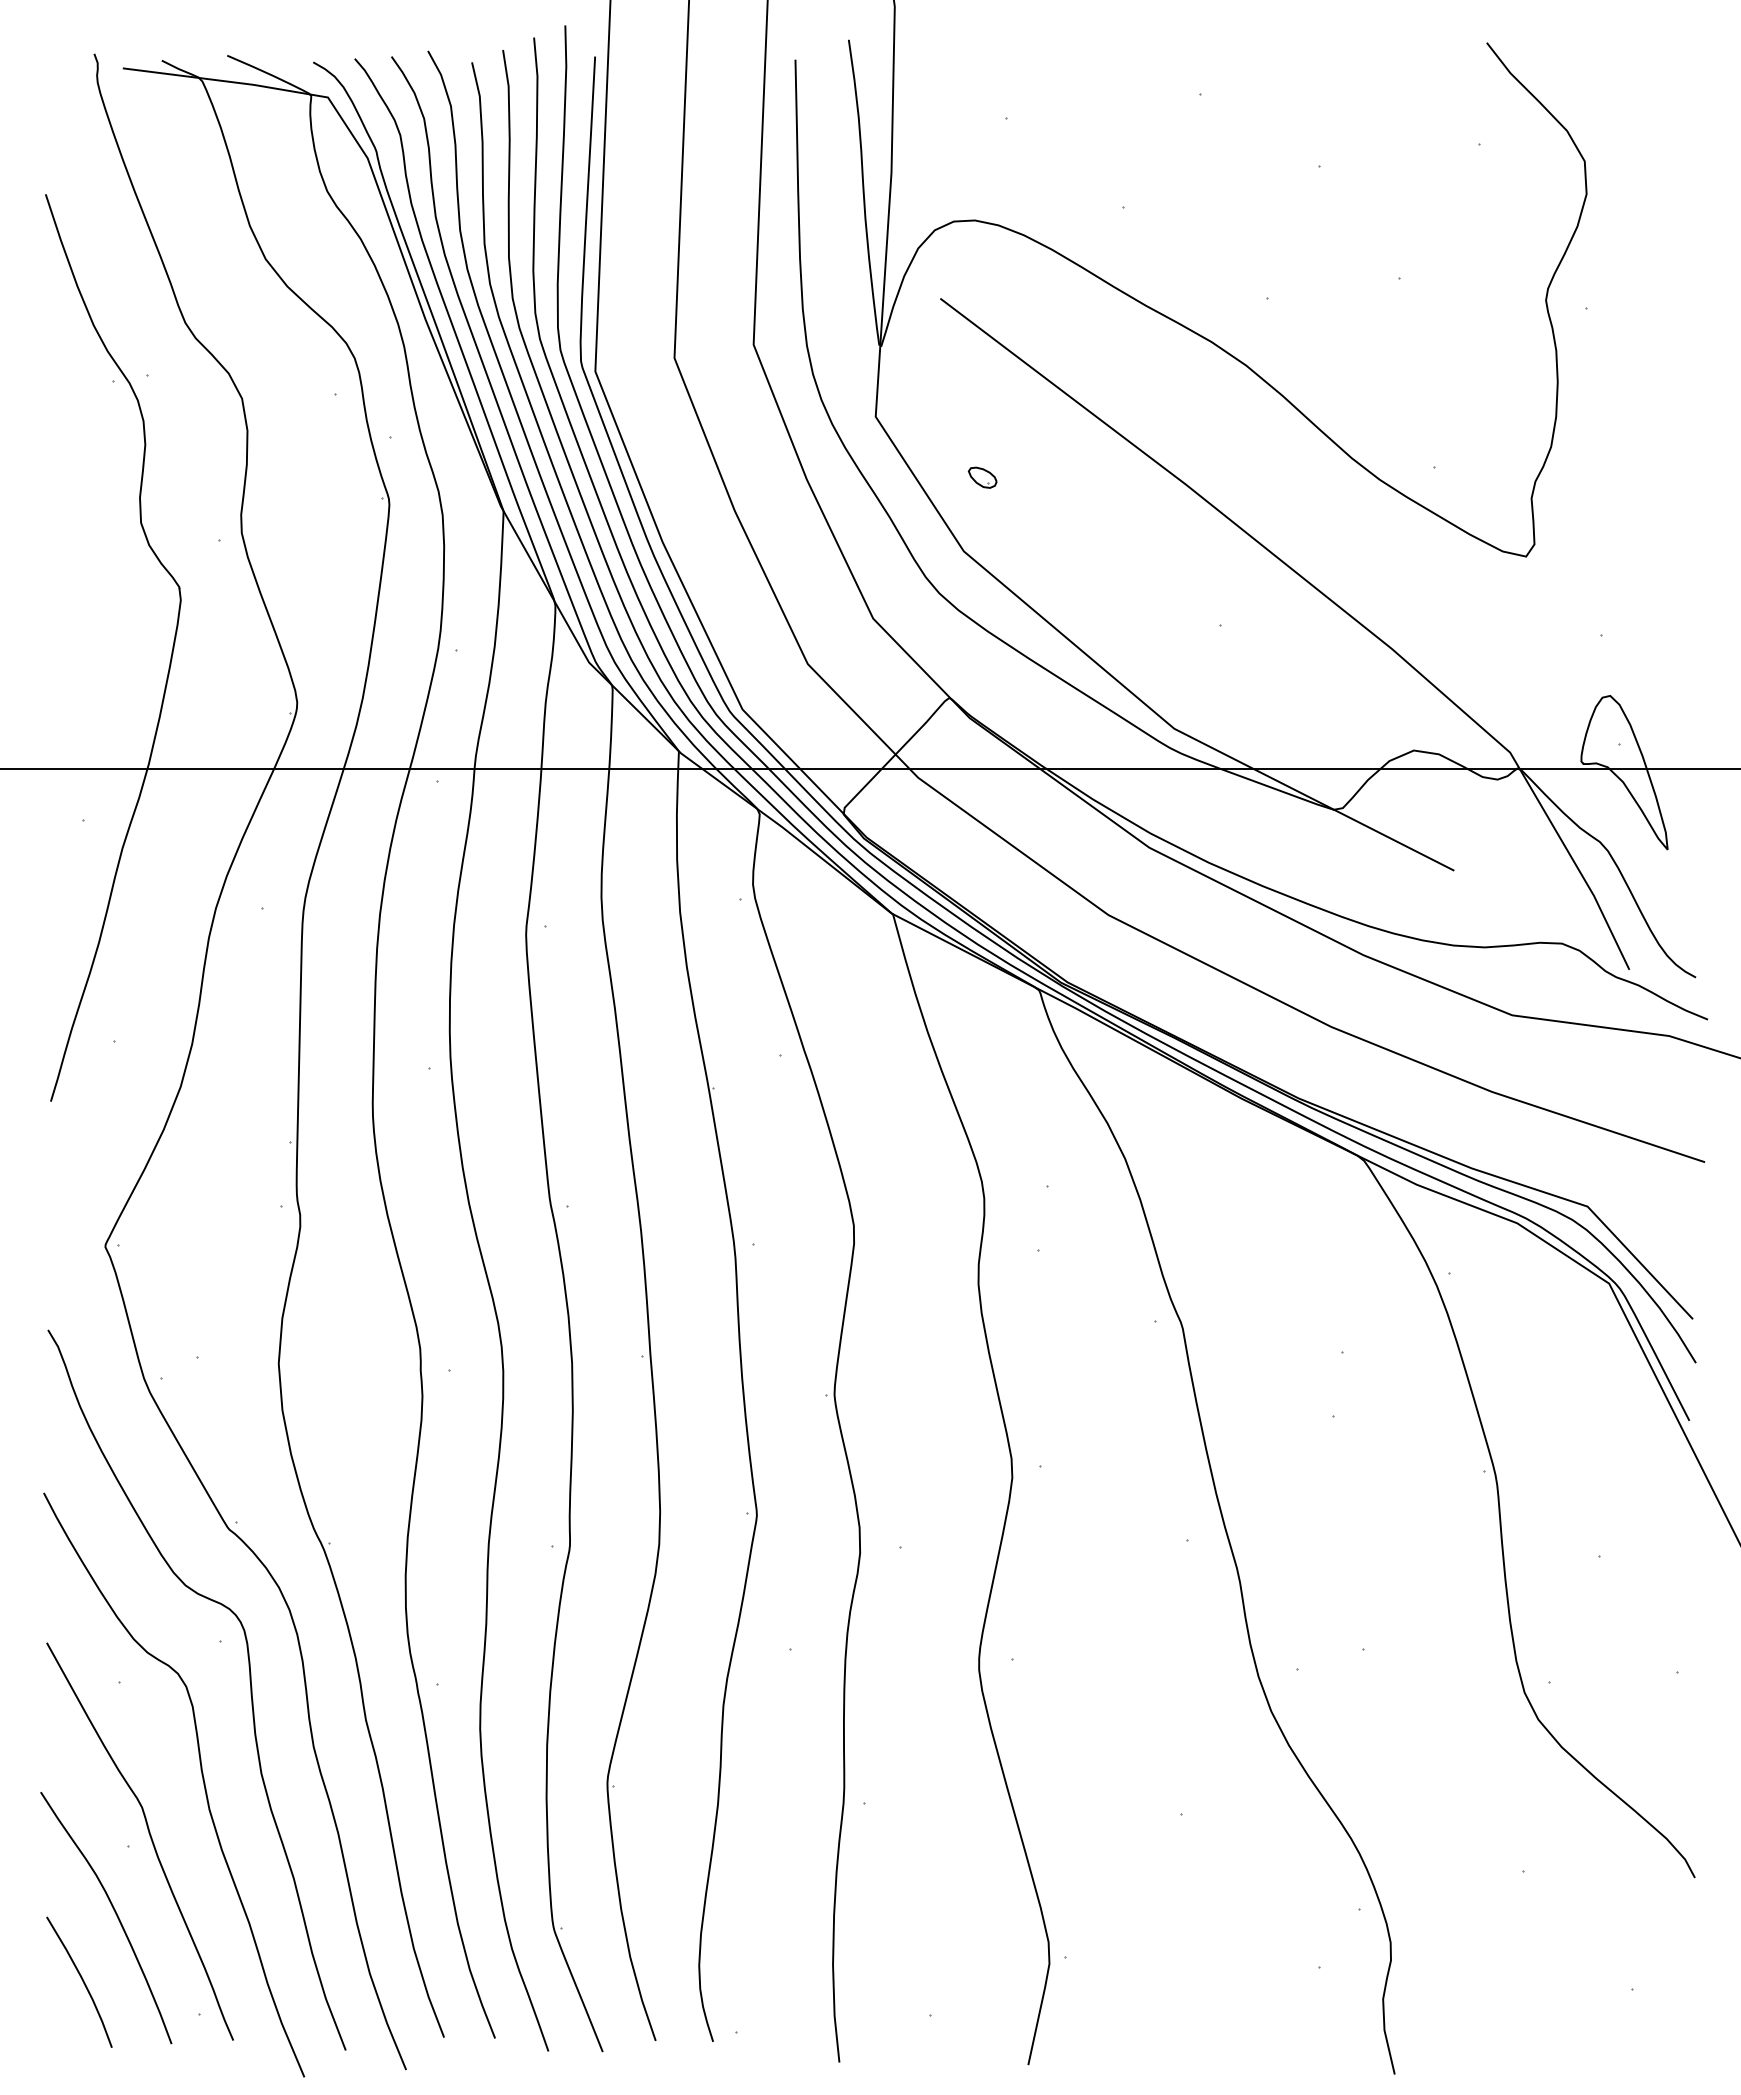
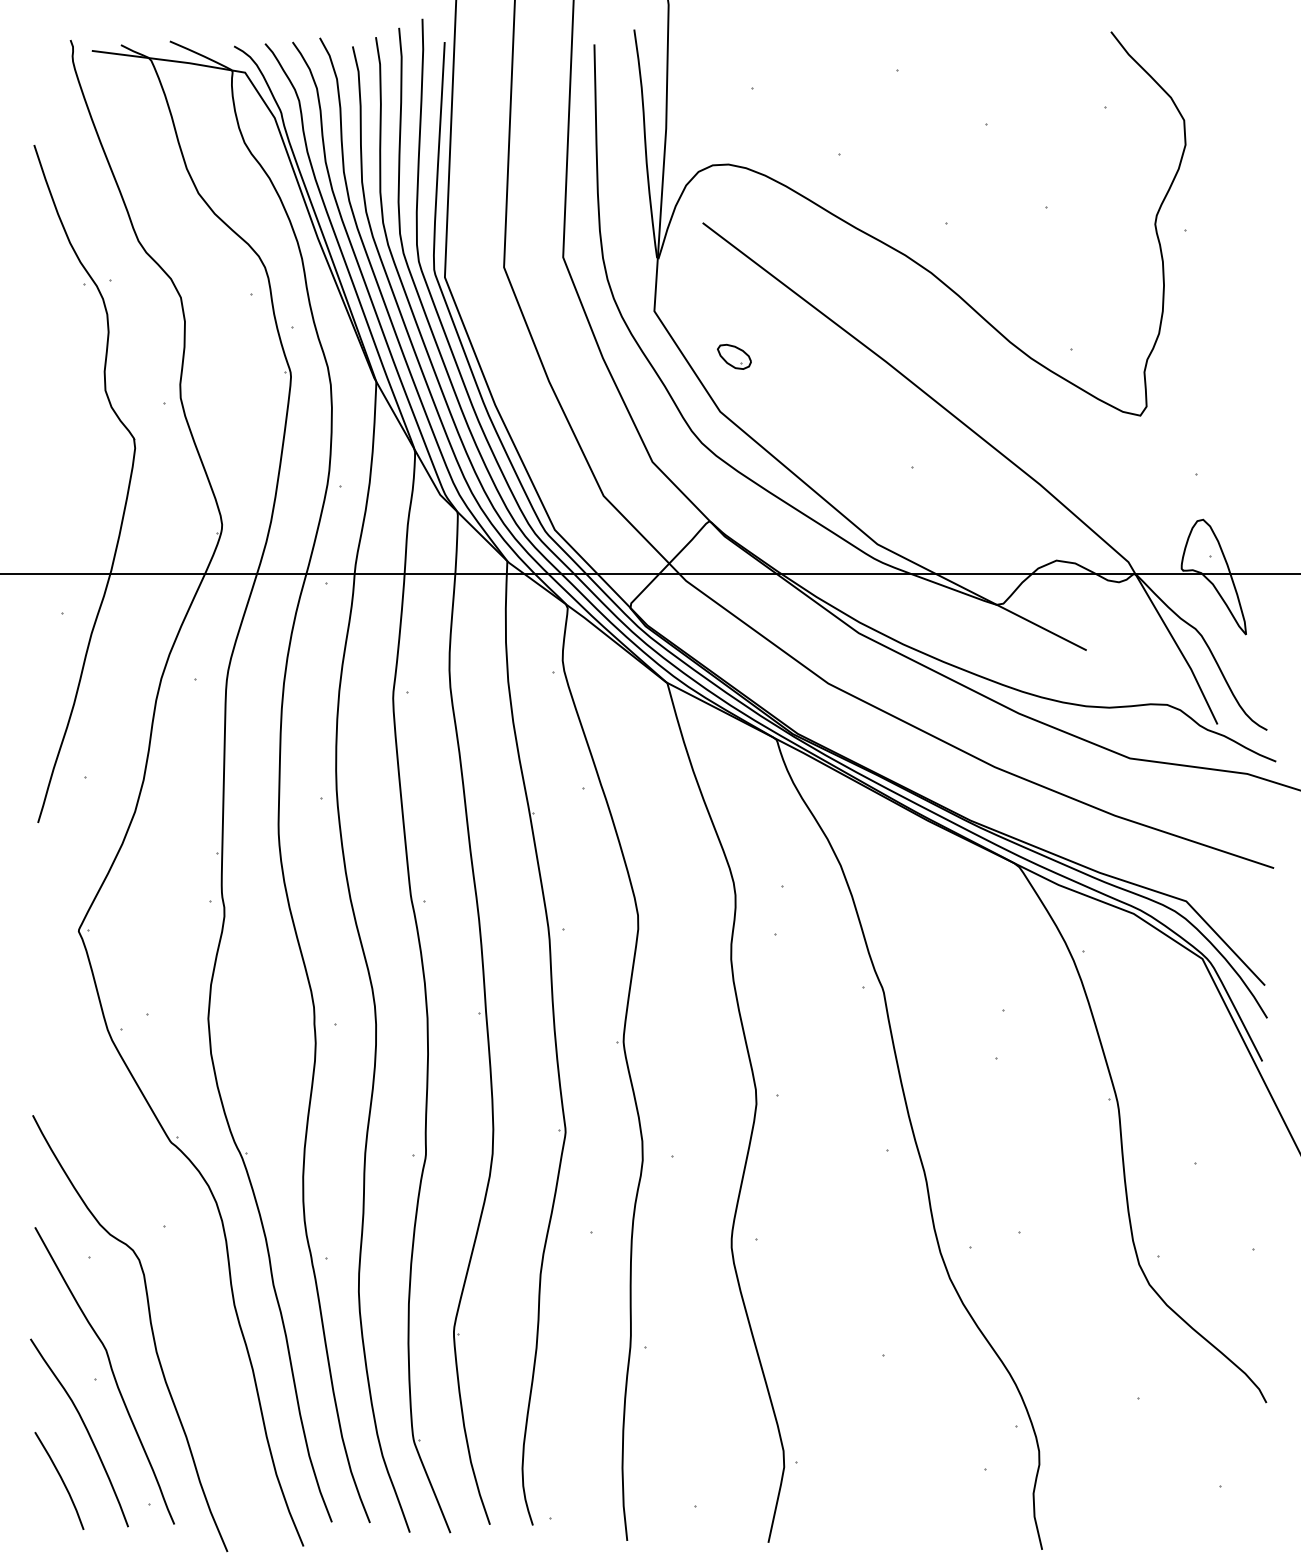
part: (982, 477) -> (734, 356), size x1.6
curve: (249, 1681) -> (186, 1256), removed

